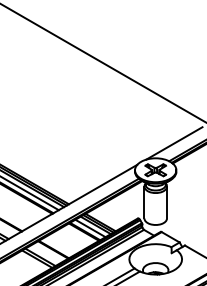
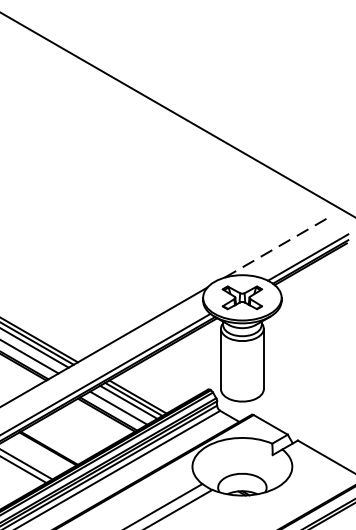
line: (174, 143) -> (278, 247), solid -> dashed

